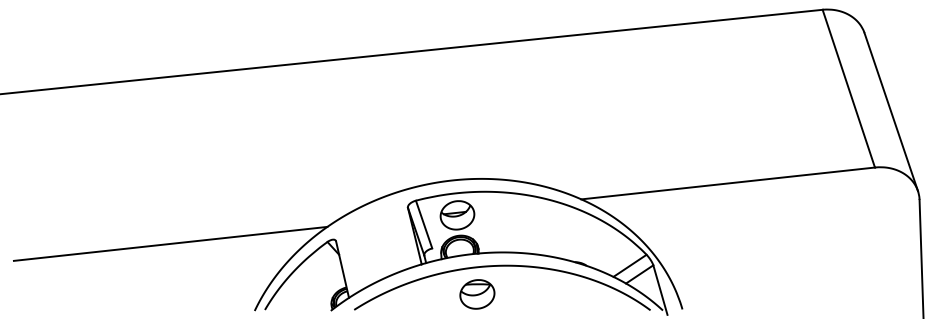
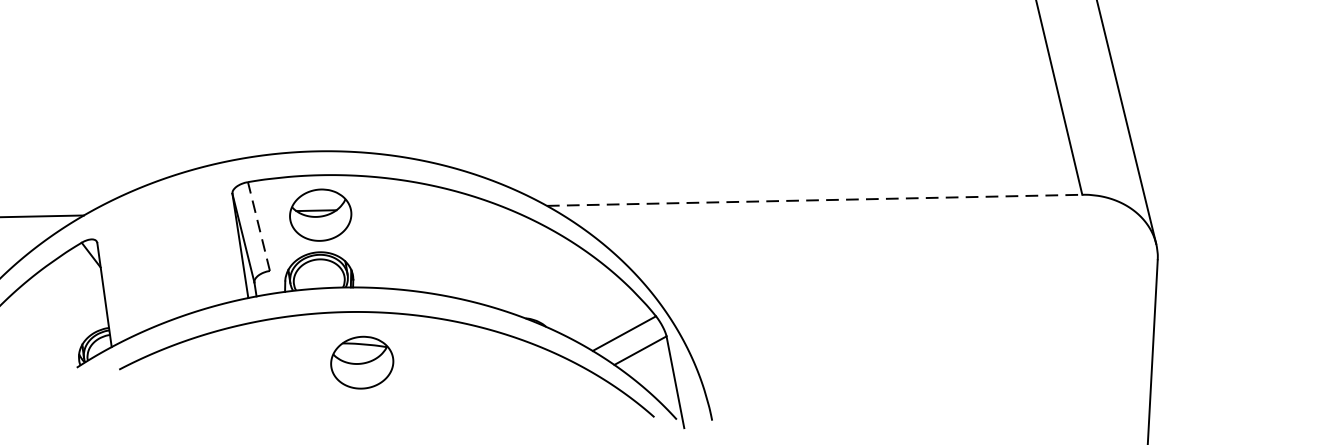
line: (728, 183) -> (815, 200), solid -> dashed
line: (423, 224) -> (257, 226), solid -> dashed
part: (477, 294) -> (362, 362), moved

